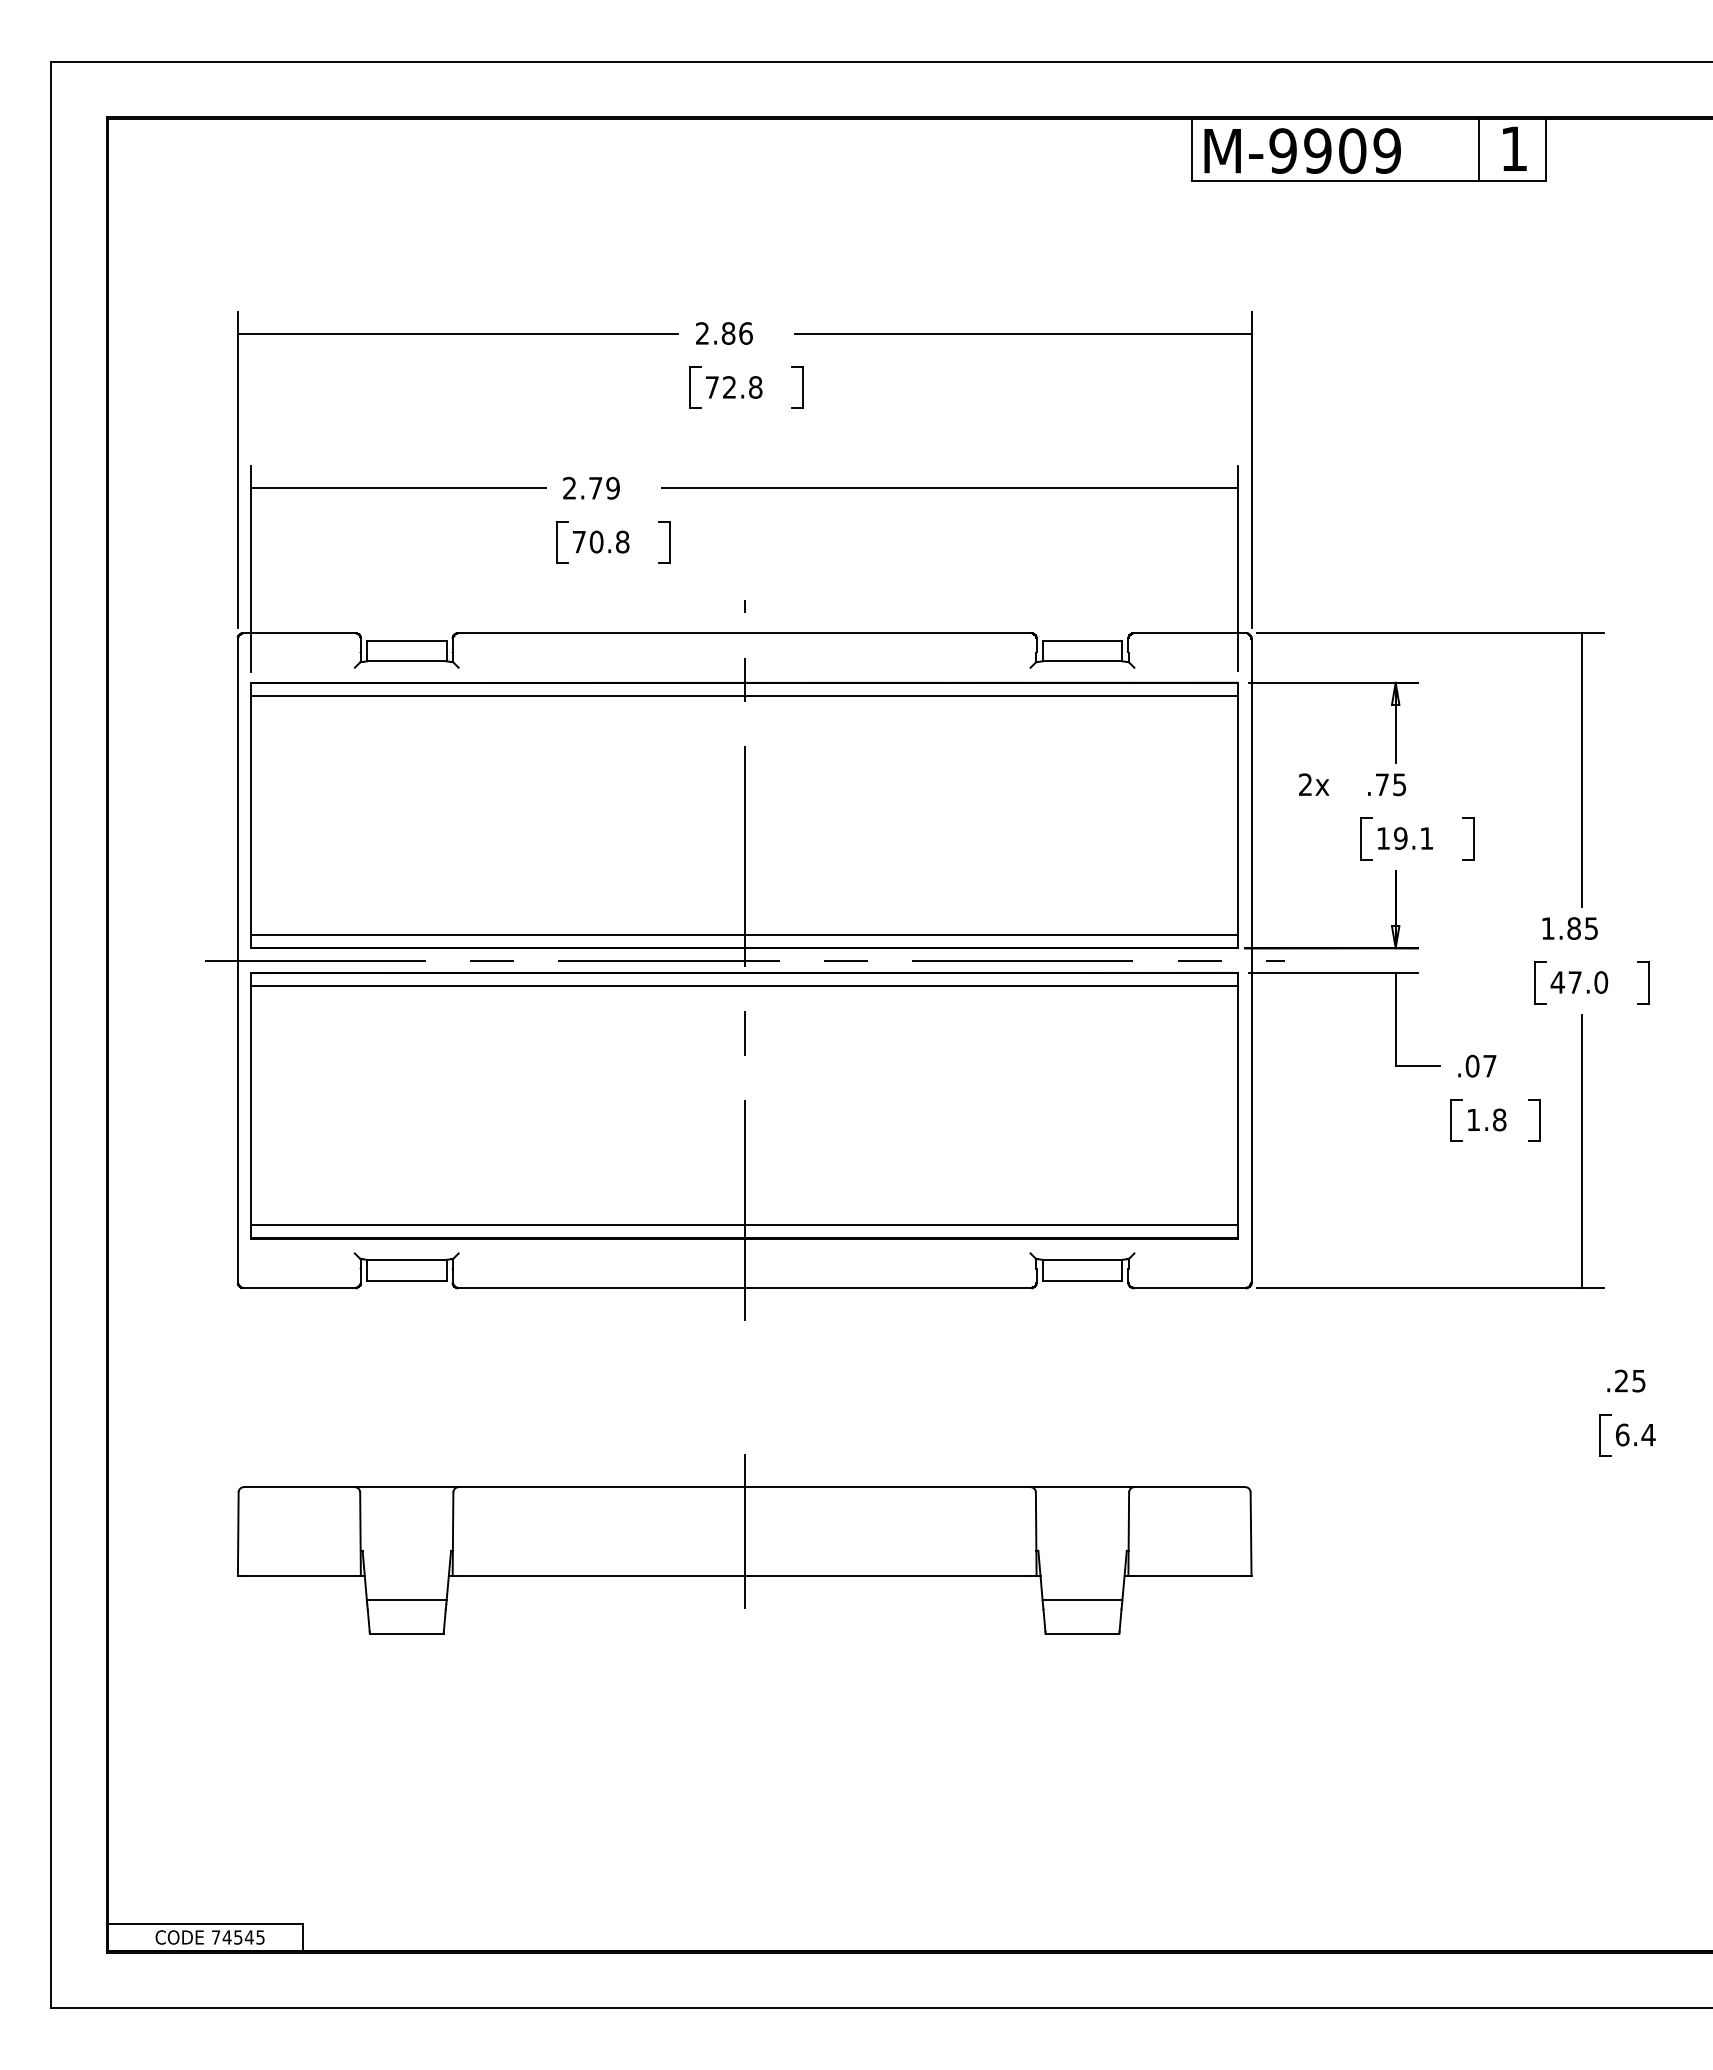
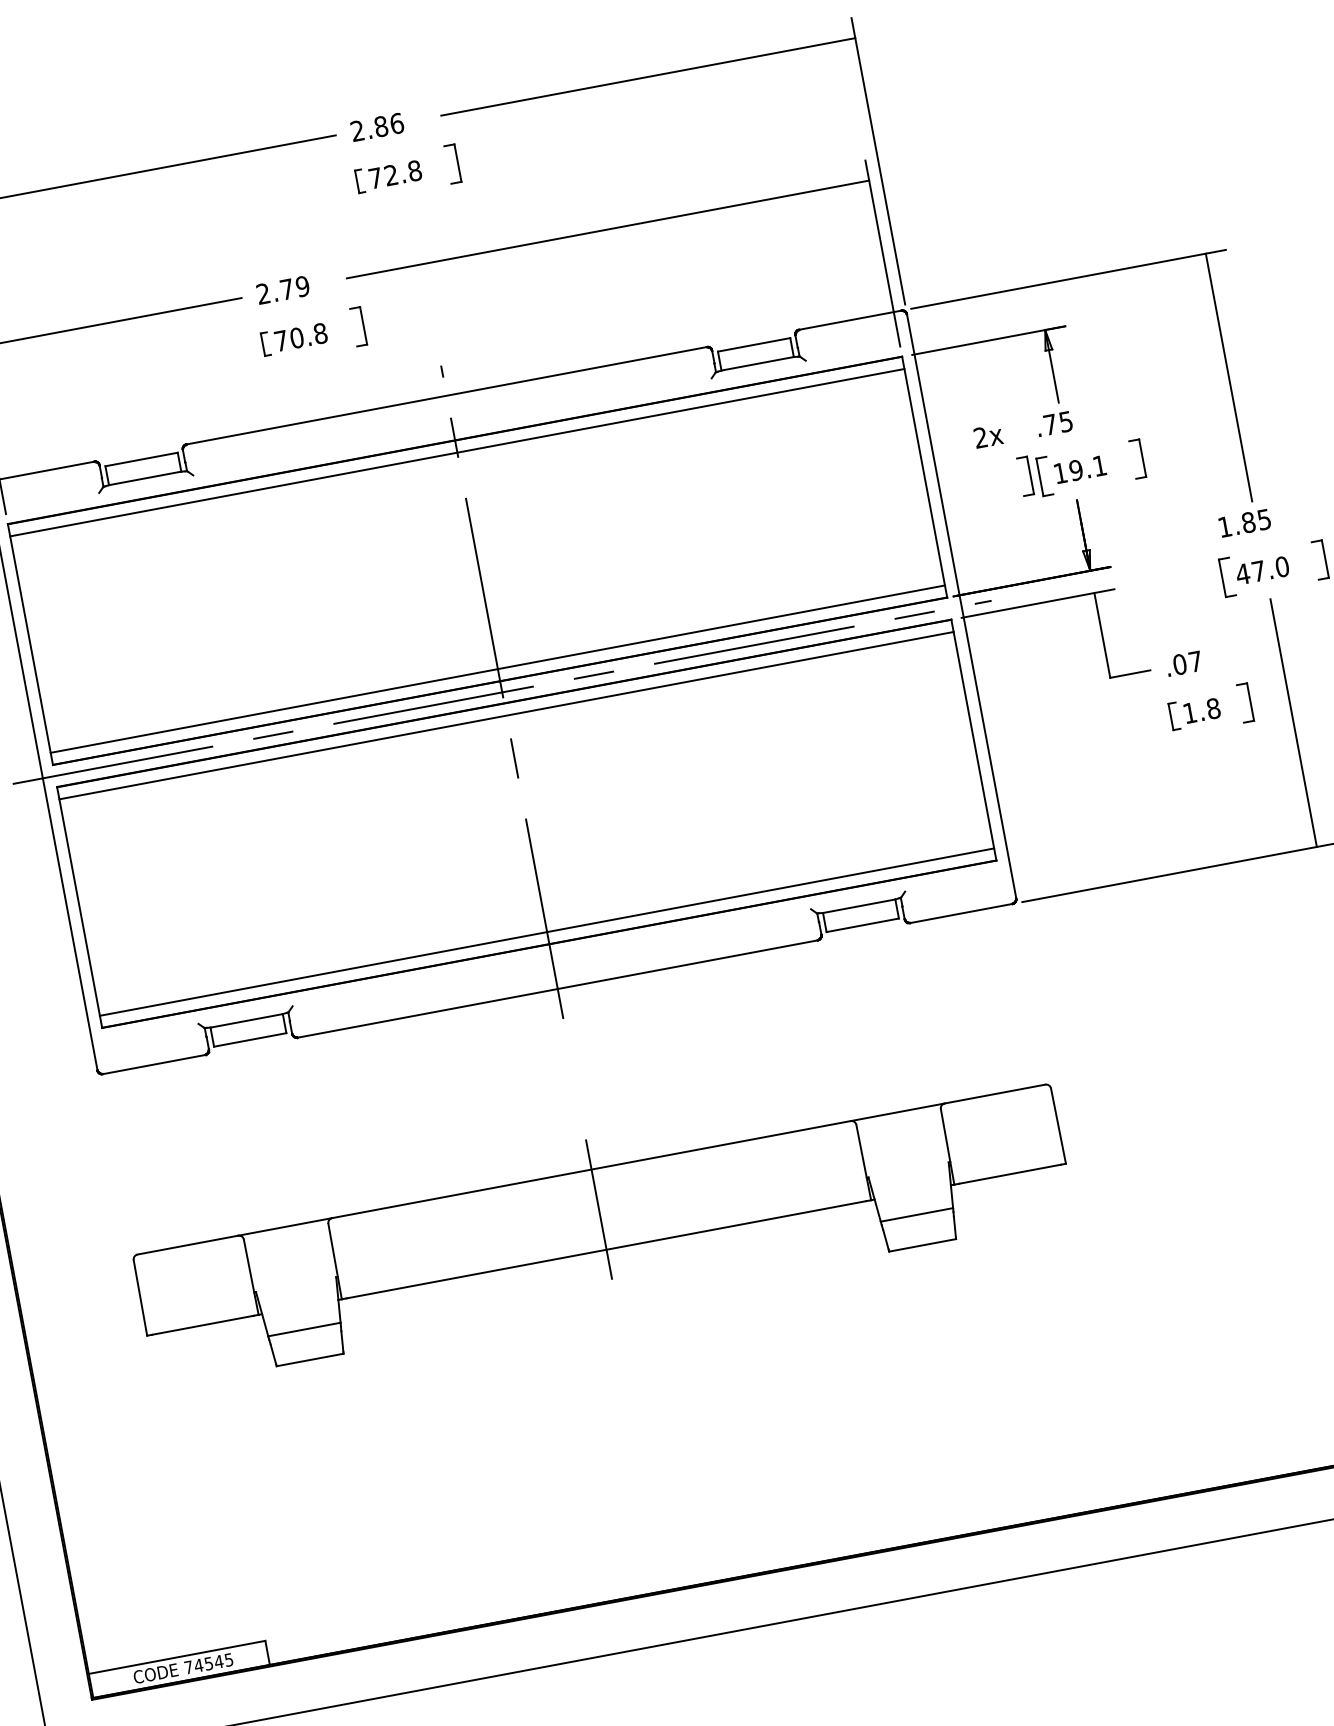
part: (695, 387) -> (360, 181), size x0.6
part: (562, 542) -> (266, 344), size x0.6
part: (1345, 834) -> (1025, 476), added
part: (1456, 1120) -> (1174, 716), size x0.7

